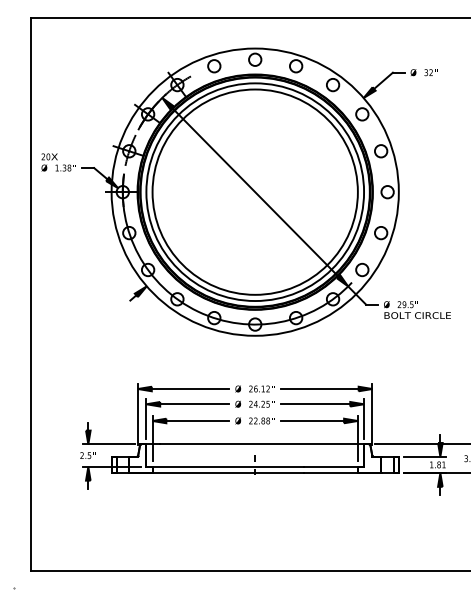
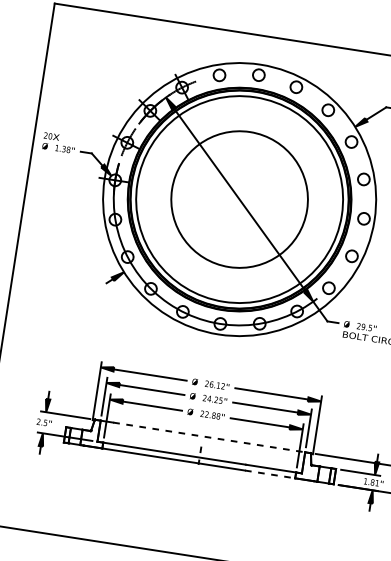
circle: (254, 191) -> (239, 198), size x0.7
line: (262, 444) -> (209, 437), solid -> dashed
line: (331, 473) -> (270, 474), solid -> dashed

